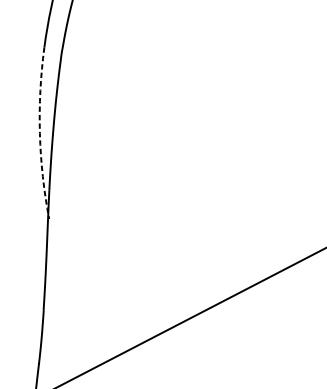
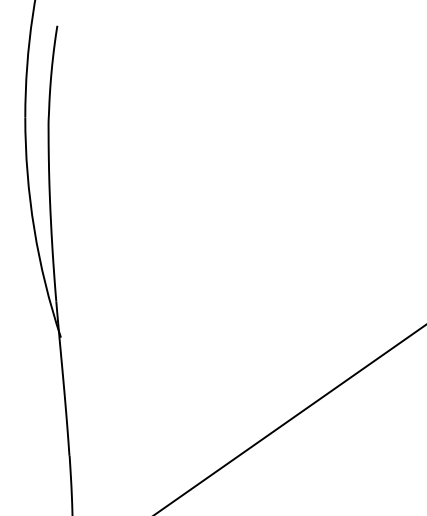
arc: (40, 133) -> (34, 228), dashed -> solid

